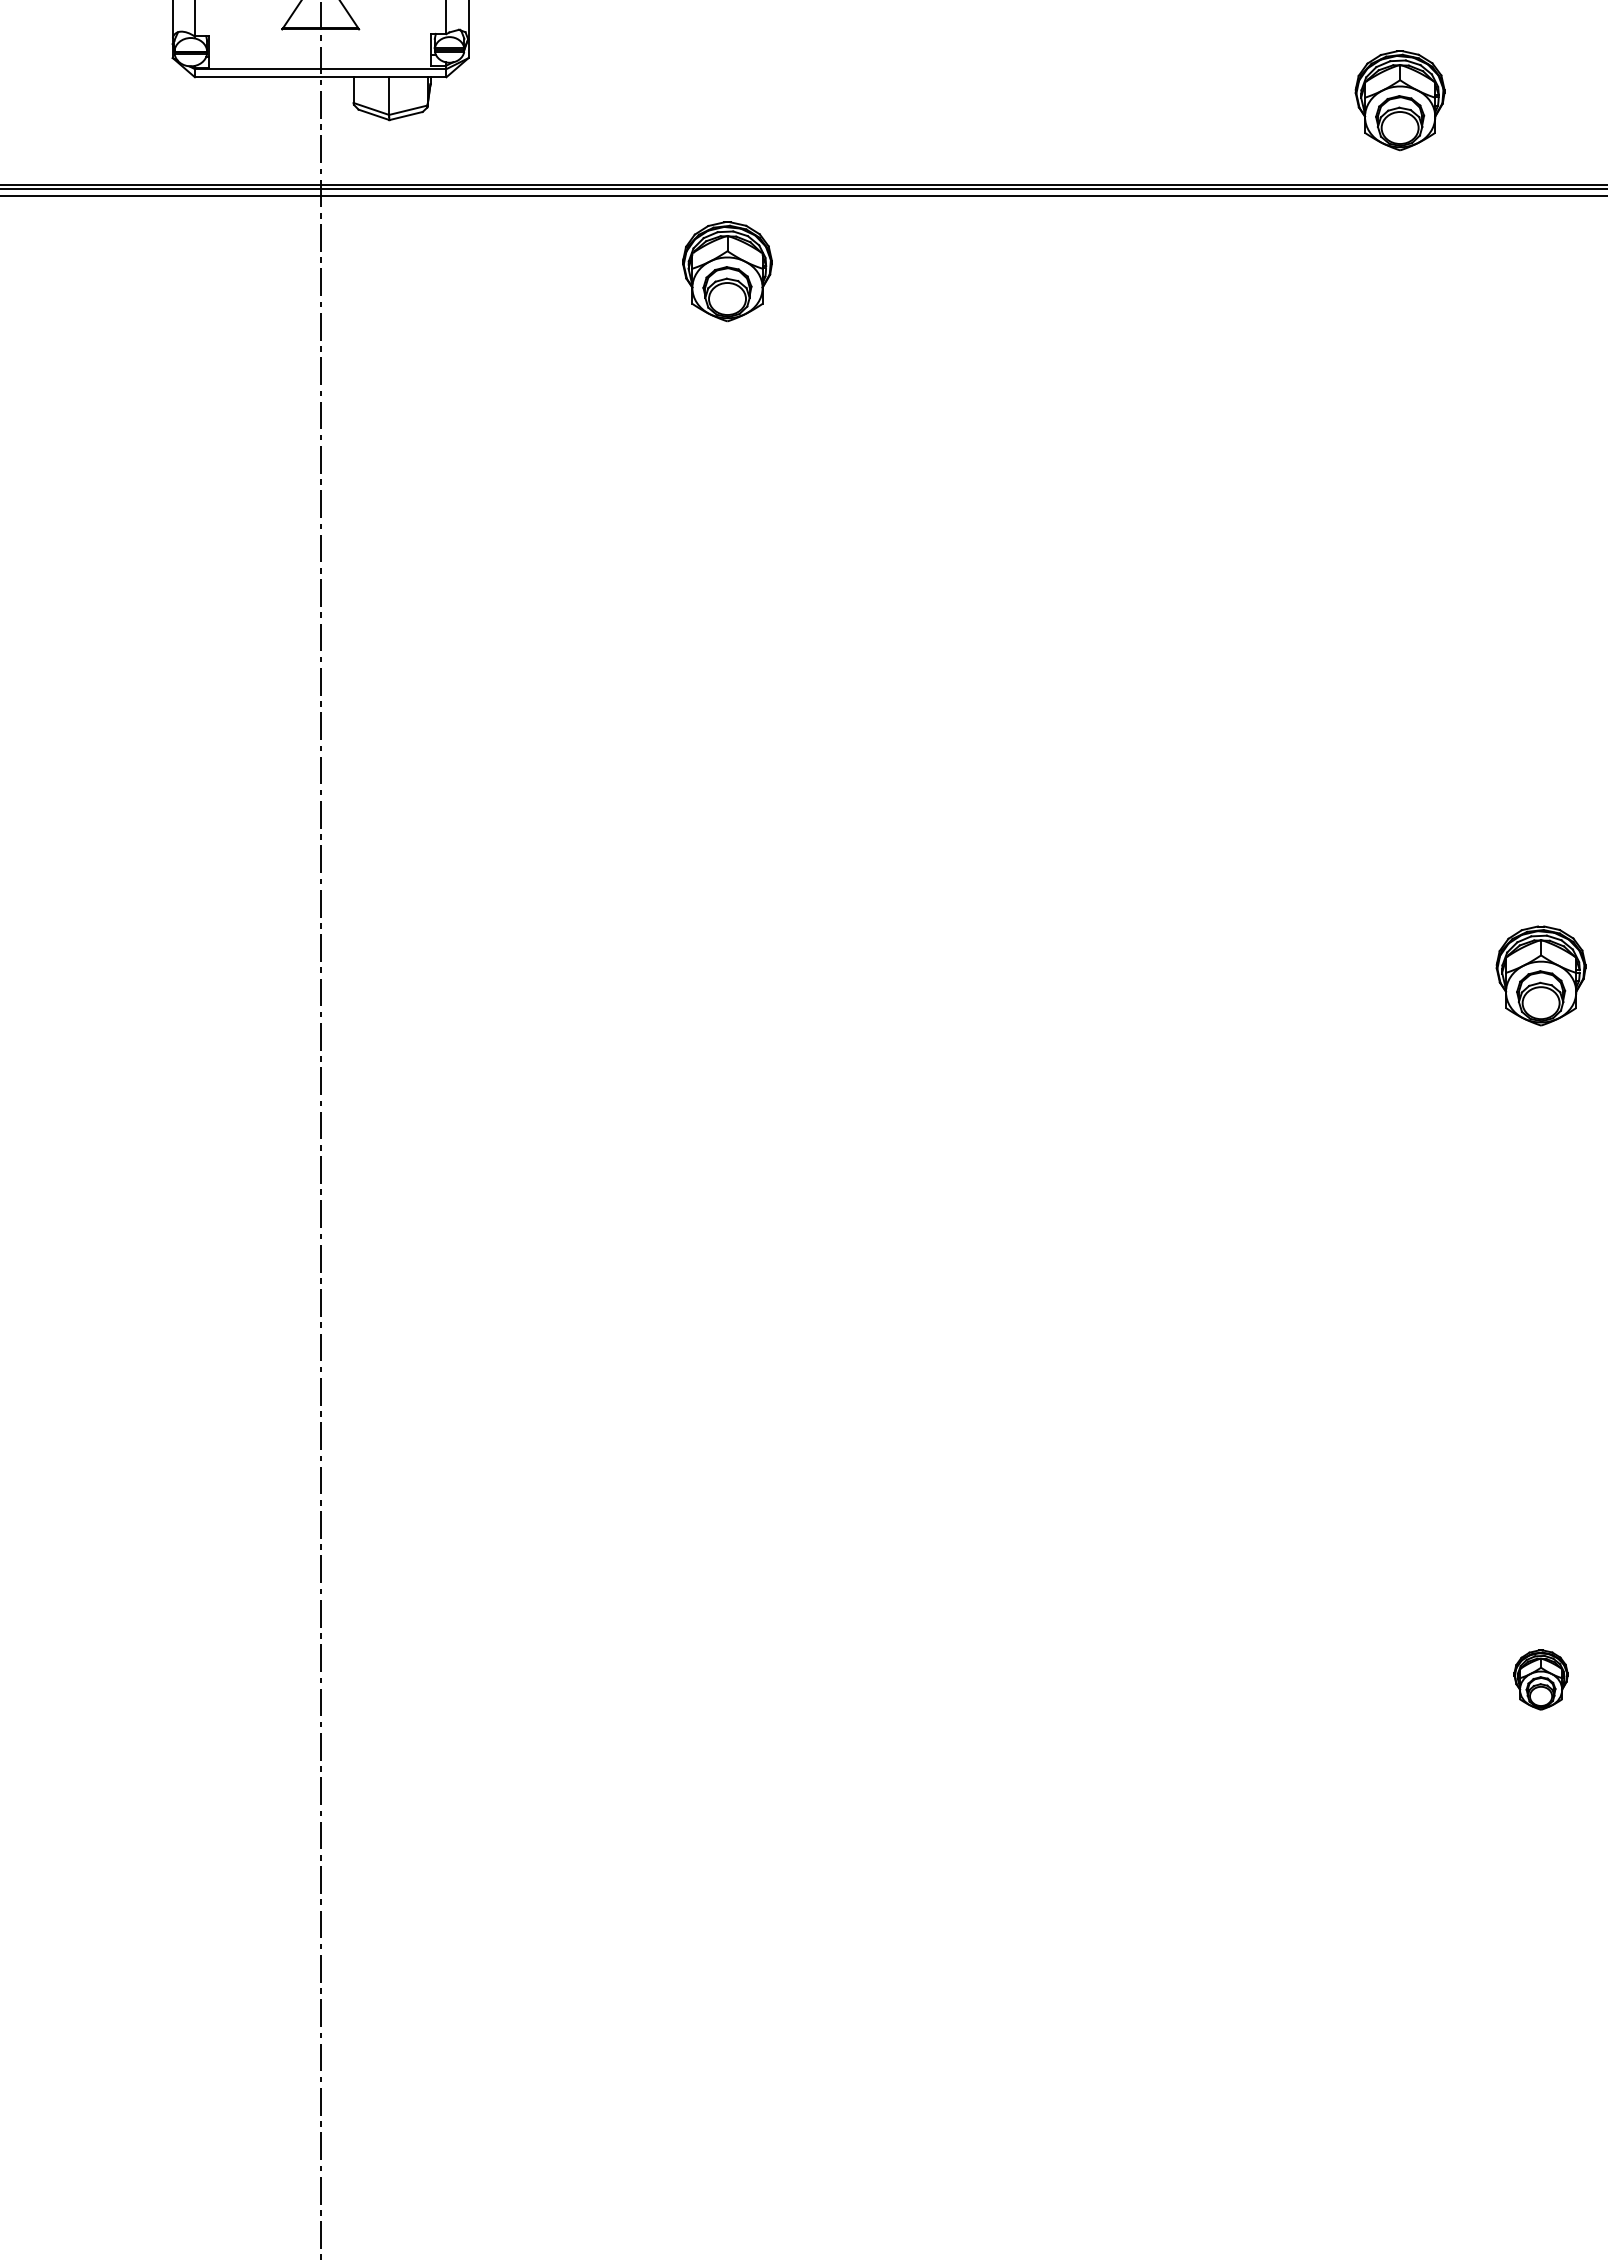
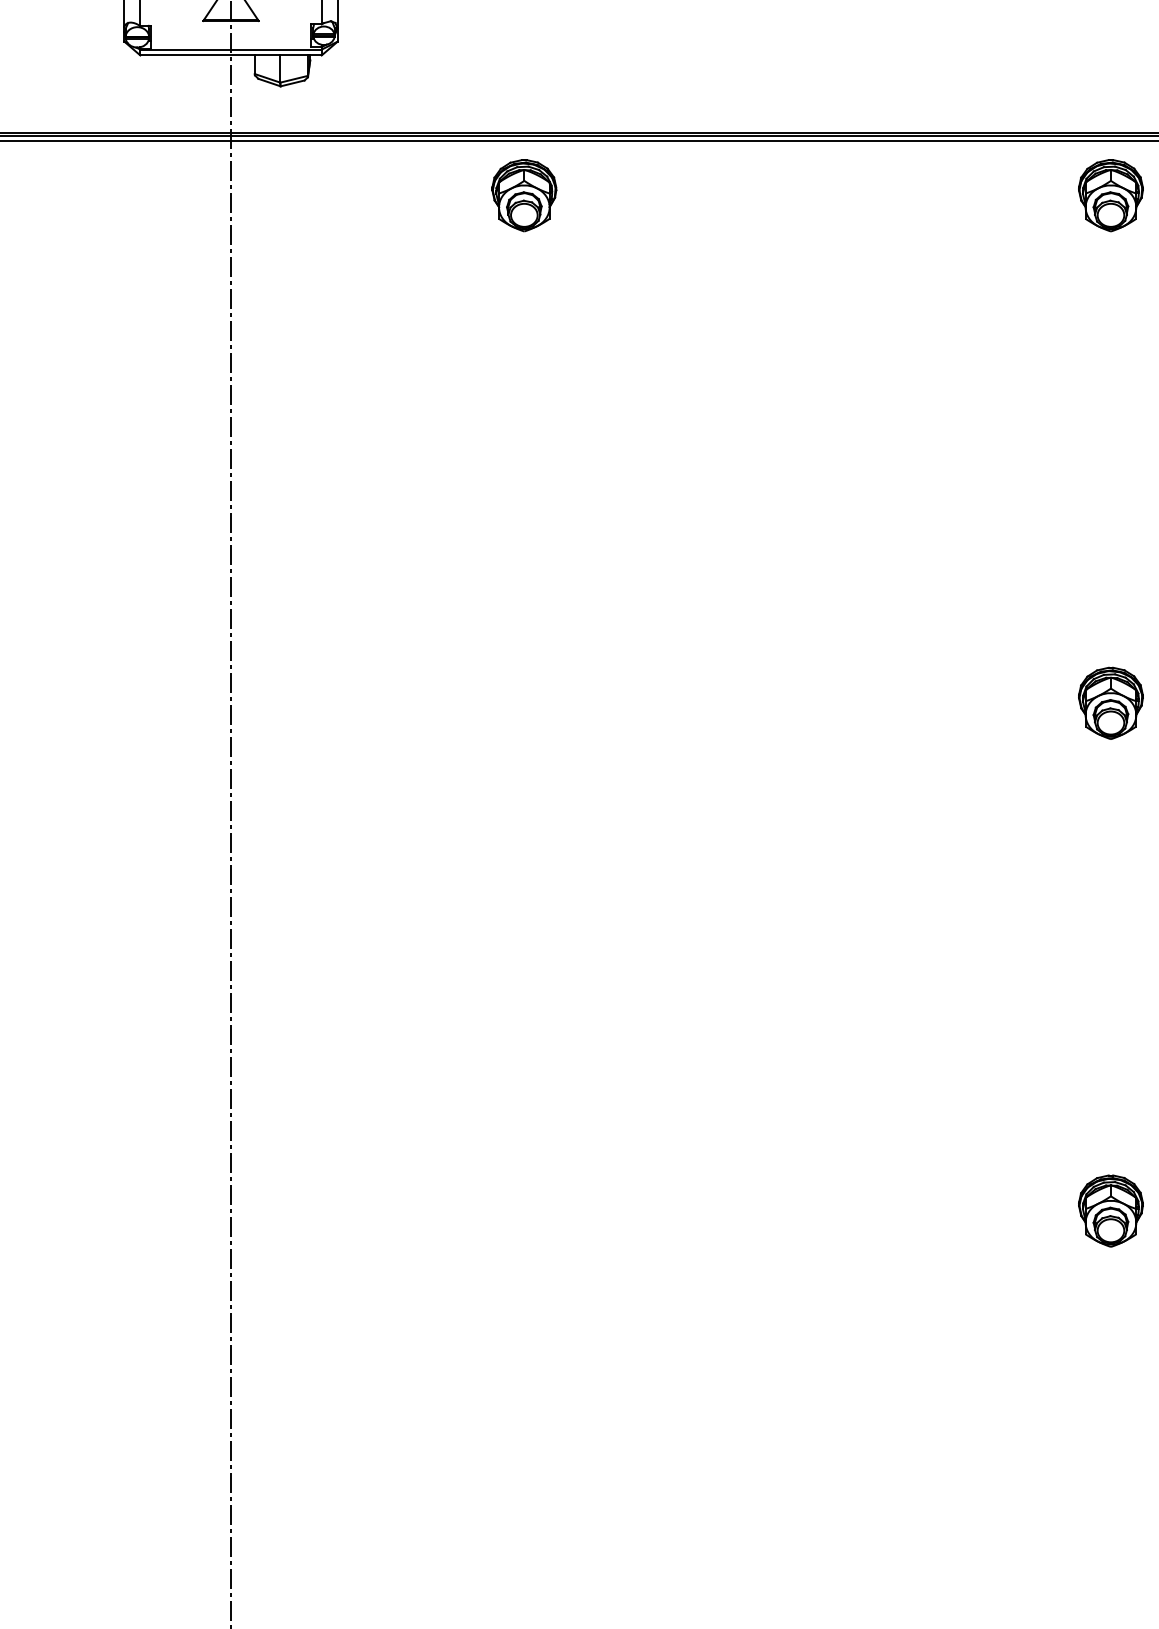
part: (1399, 100) -> (1110, 195), moved
part: (1540, 1679) -> (1110, 1210), size x1.67

